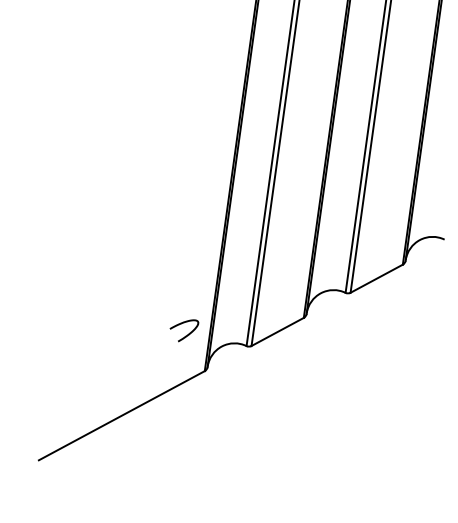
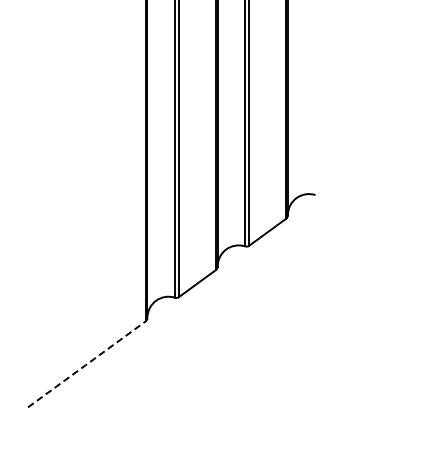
curve: (187, 333) -> (128, 294), removed
line: (121, 415) -> (86, 364), solid -> dashed

